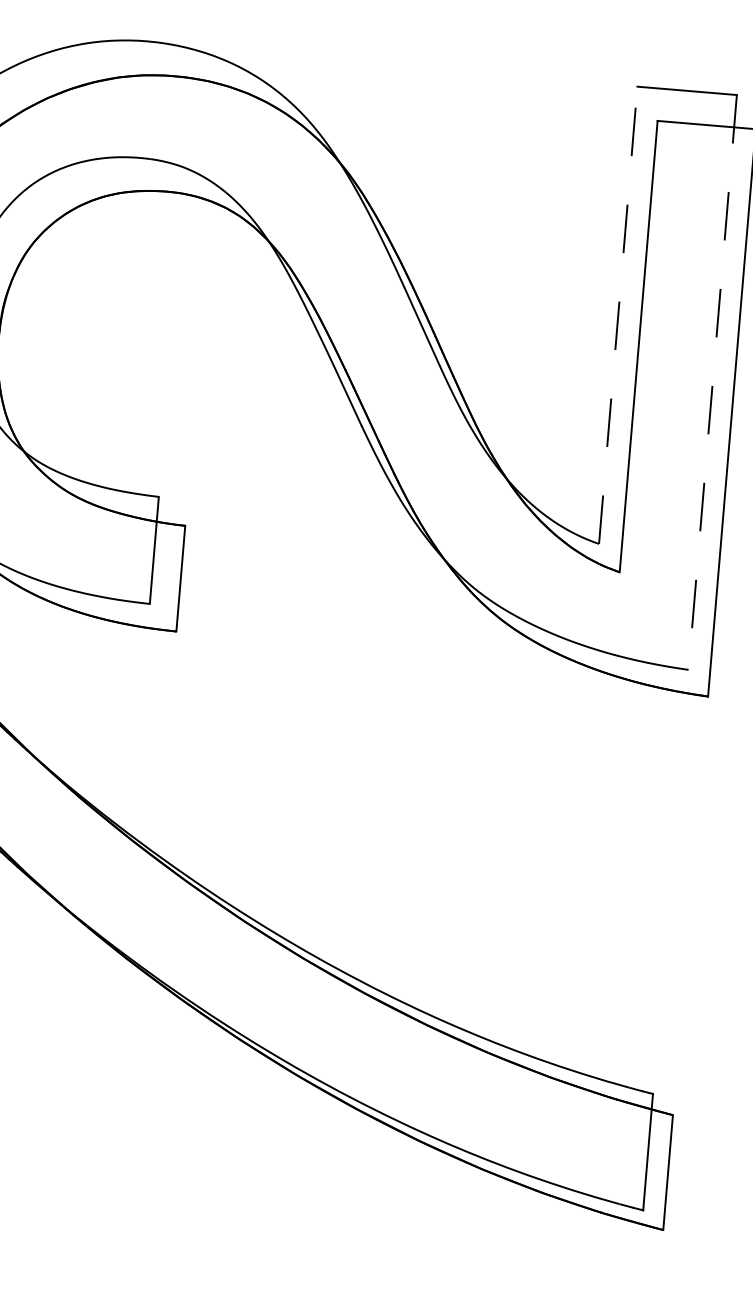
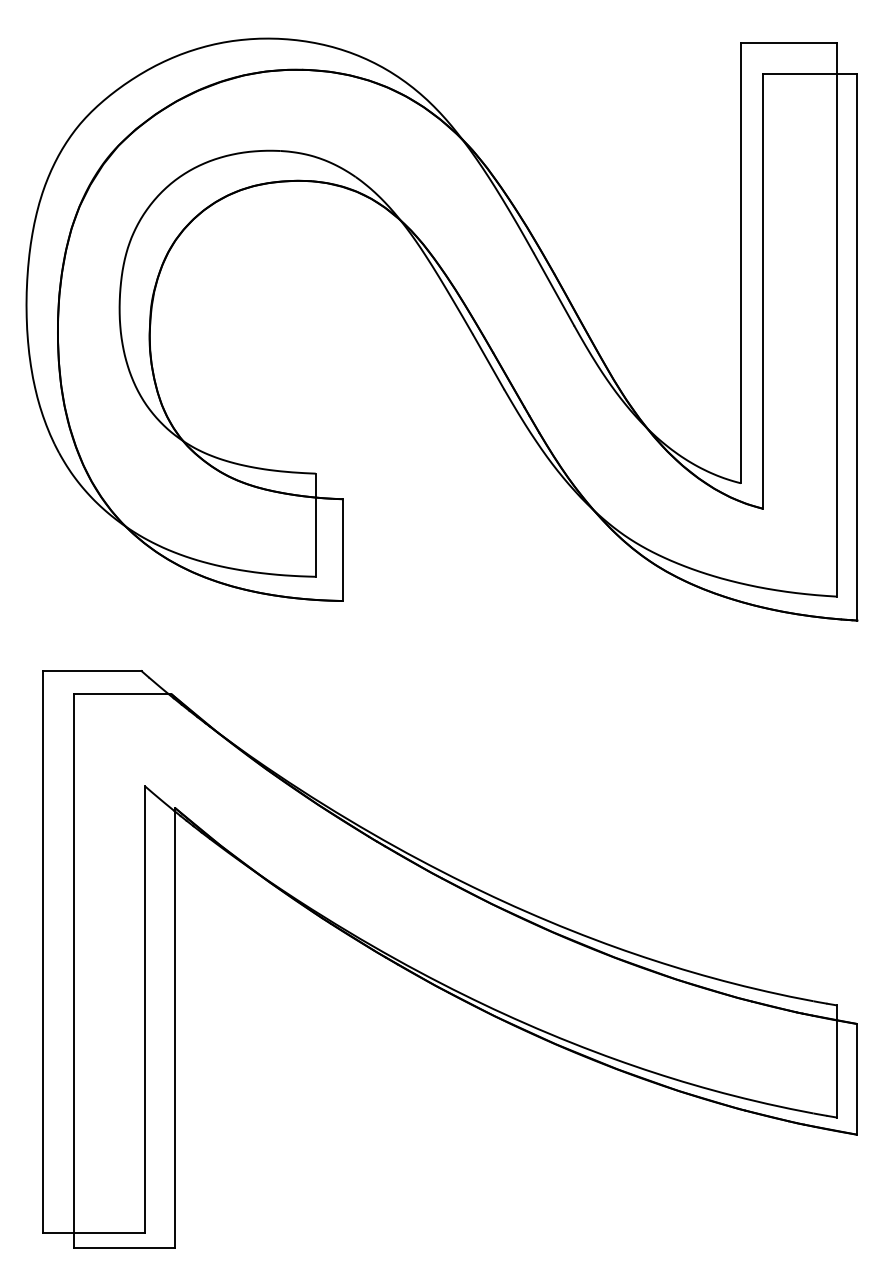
line: (617, 314) -> (740, 262), dashed -> solid
line: (712, 383) -> (836, 320), dashed -> solid

